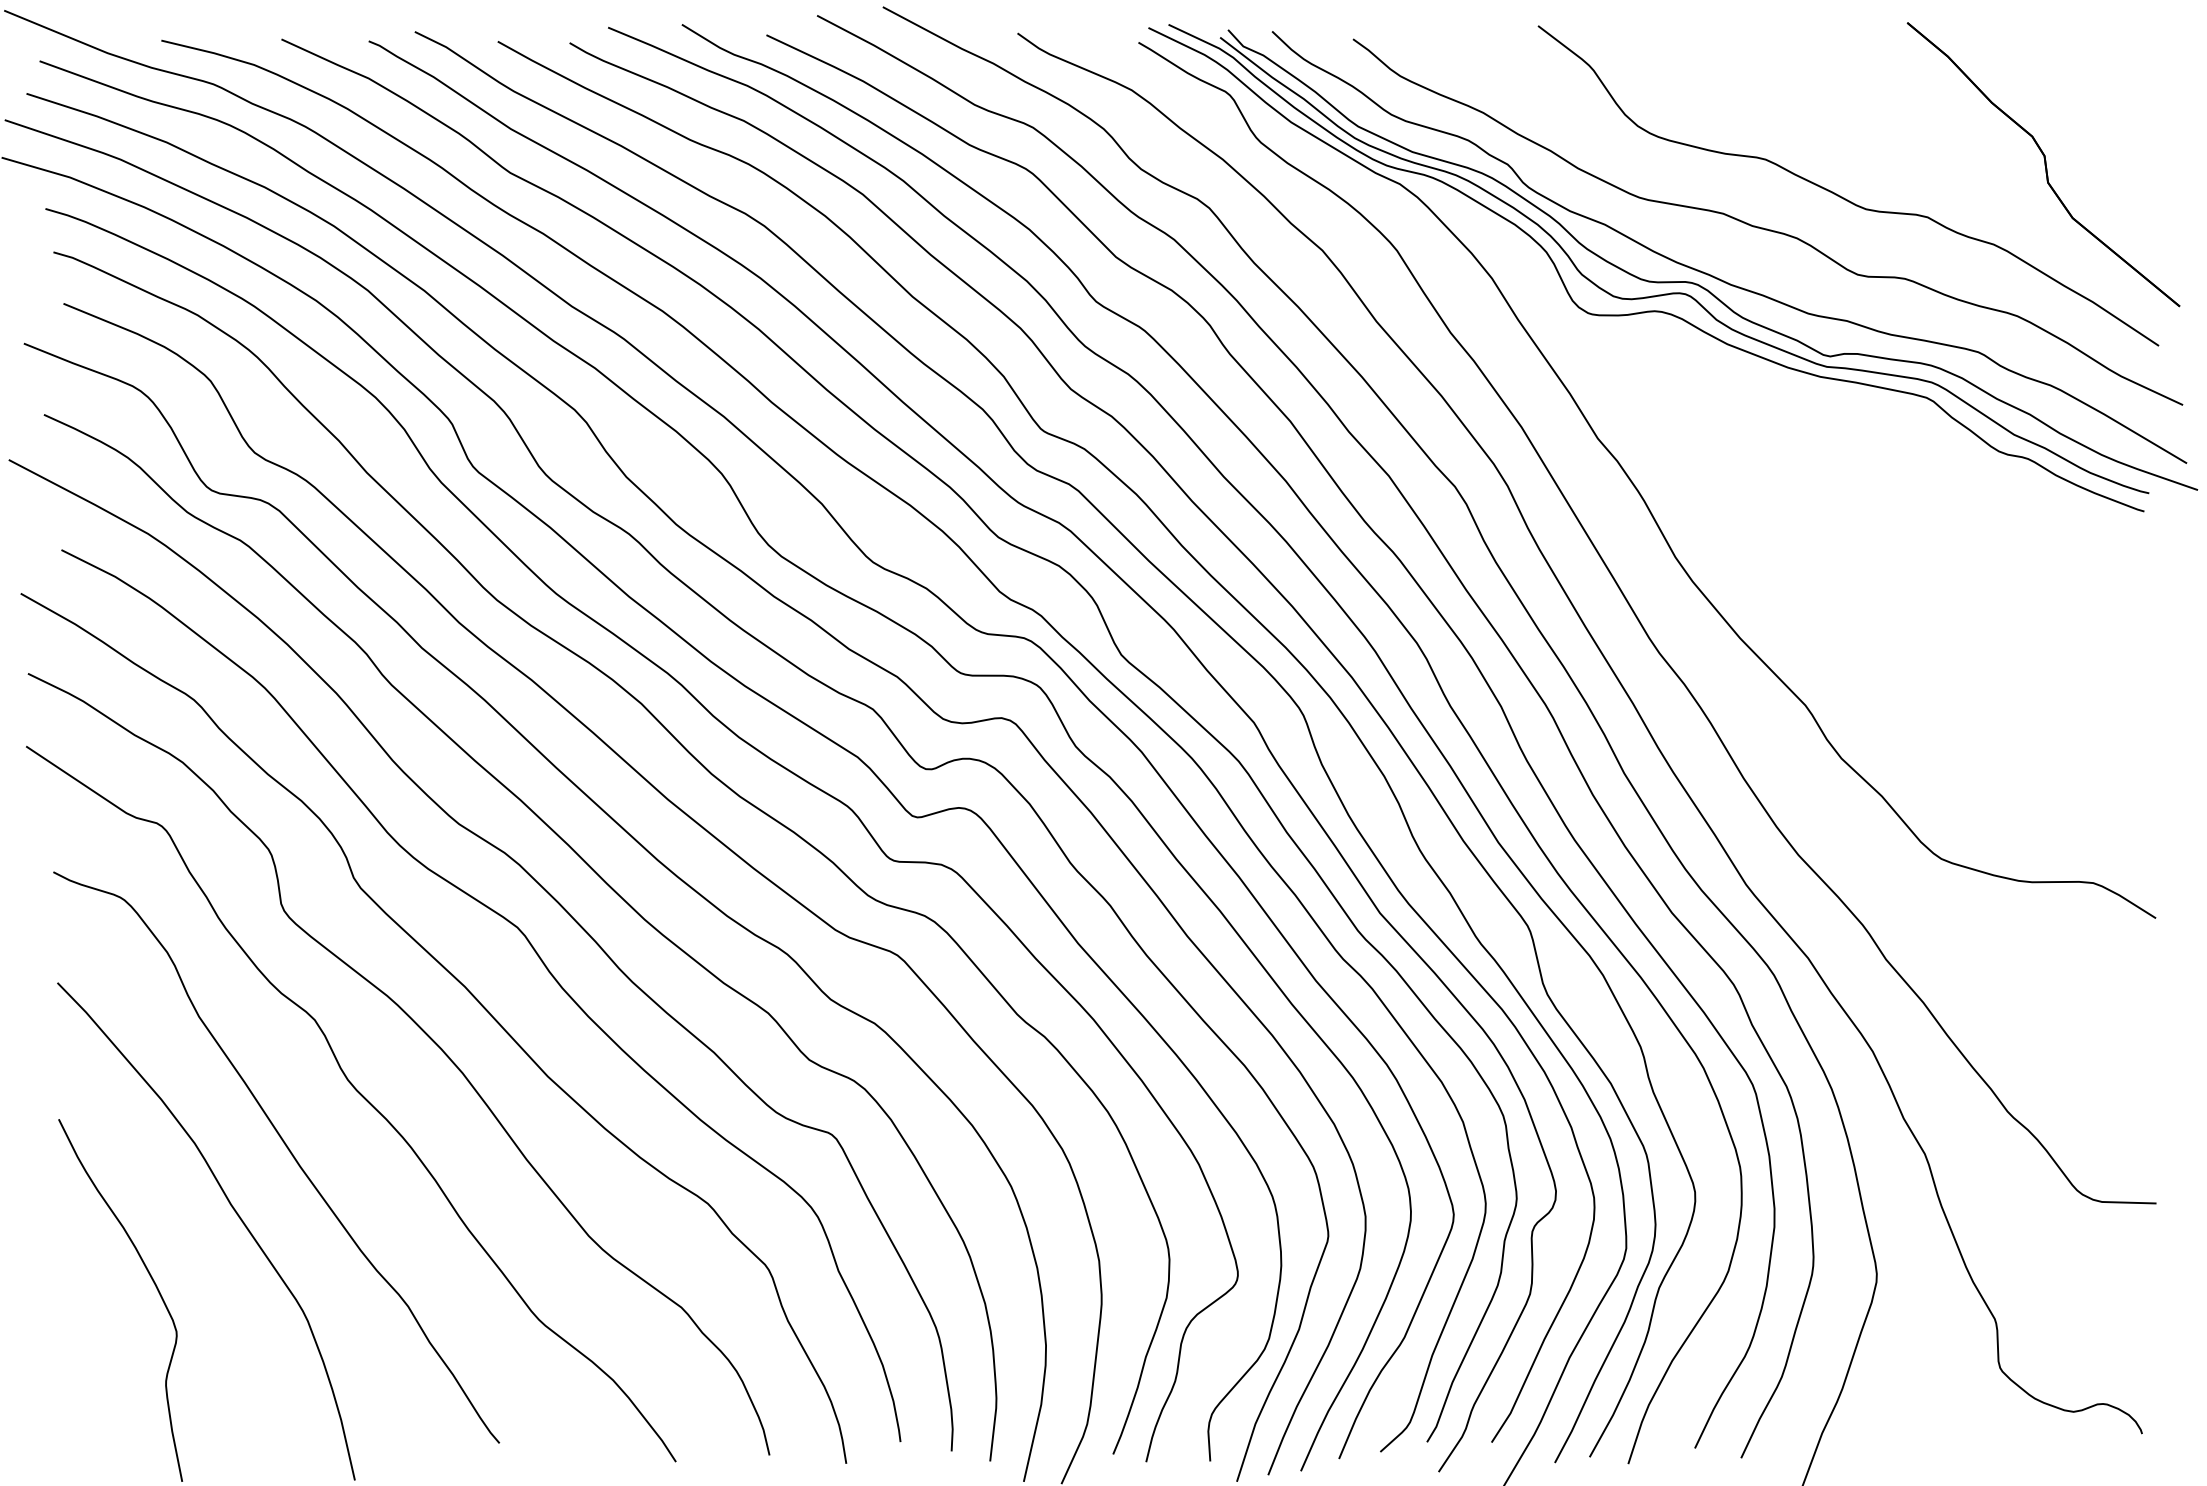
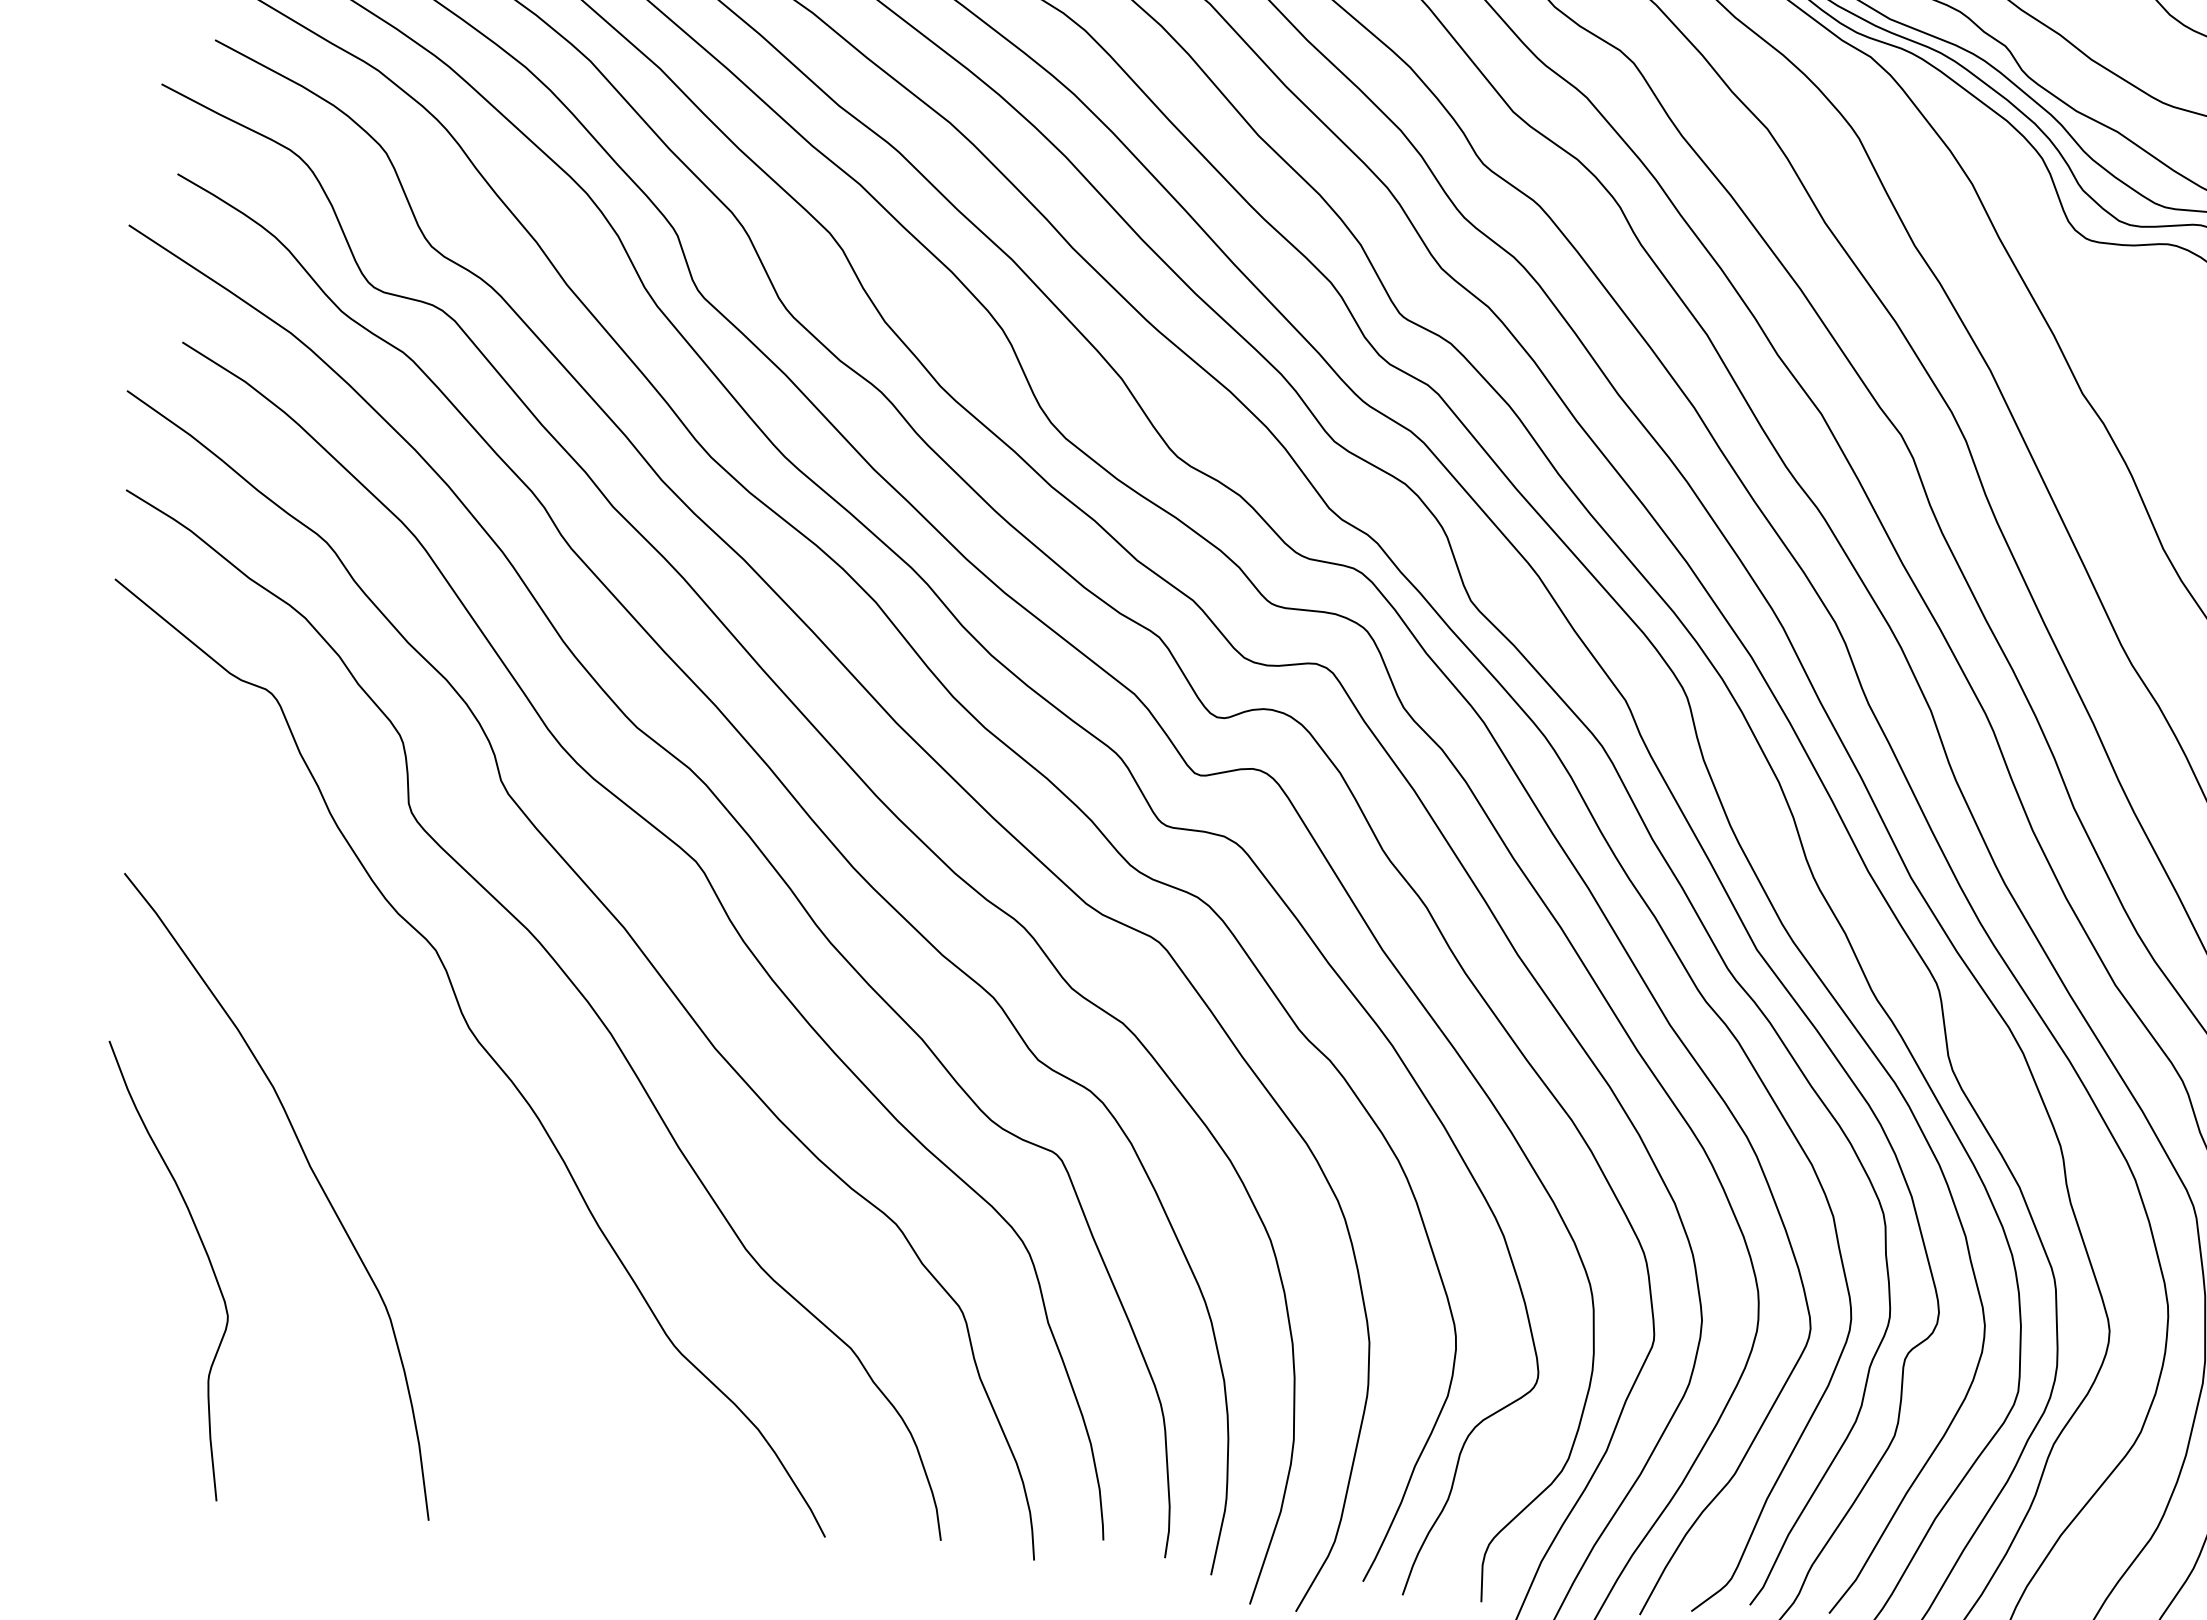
curve: (287, 1149) -> (386, 1106), removed

